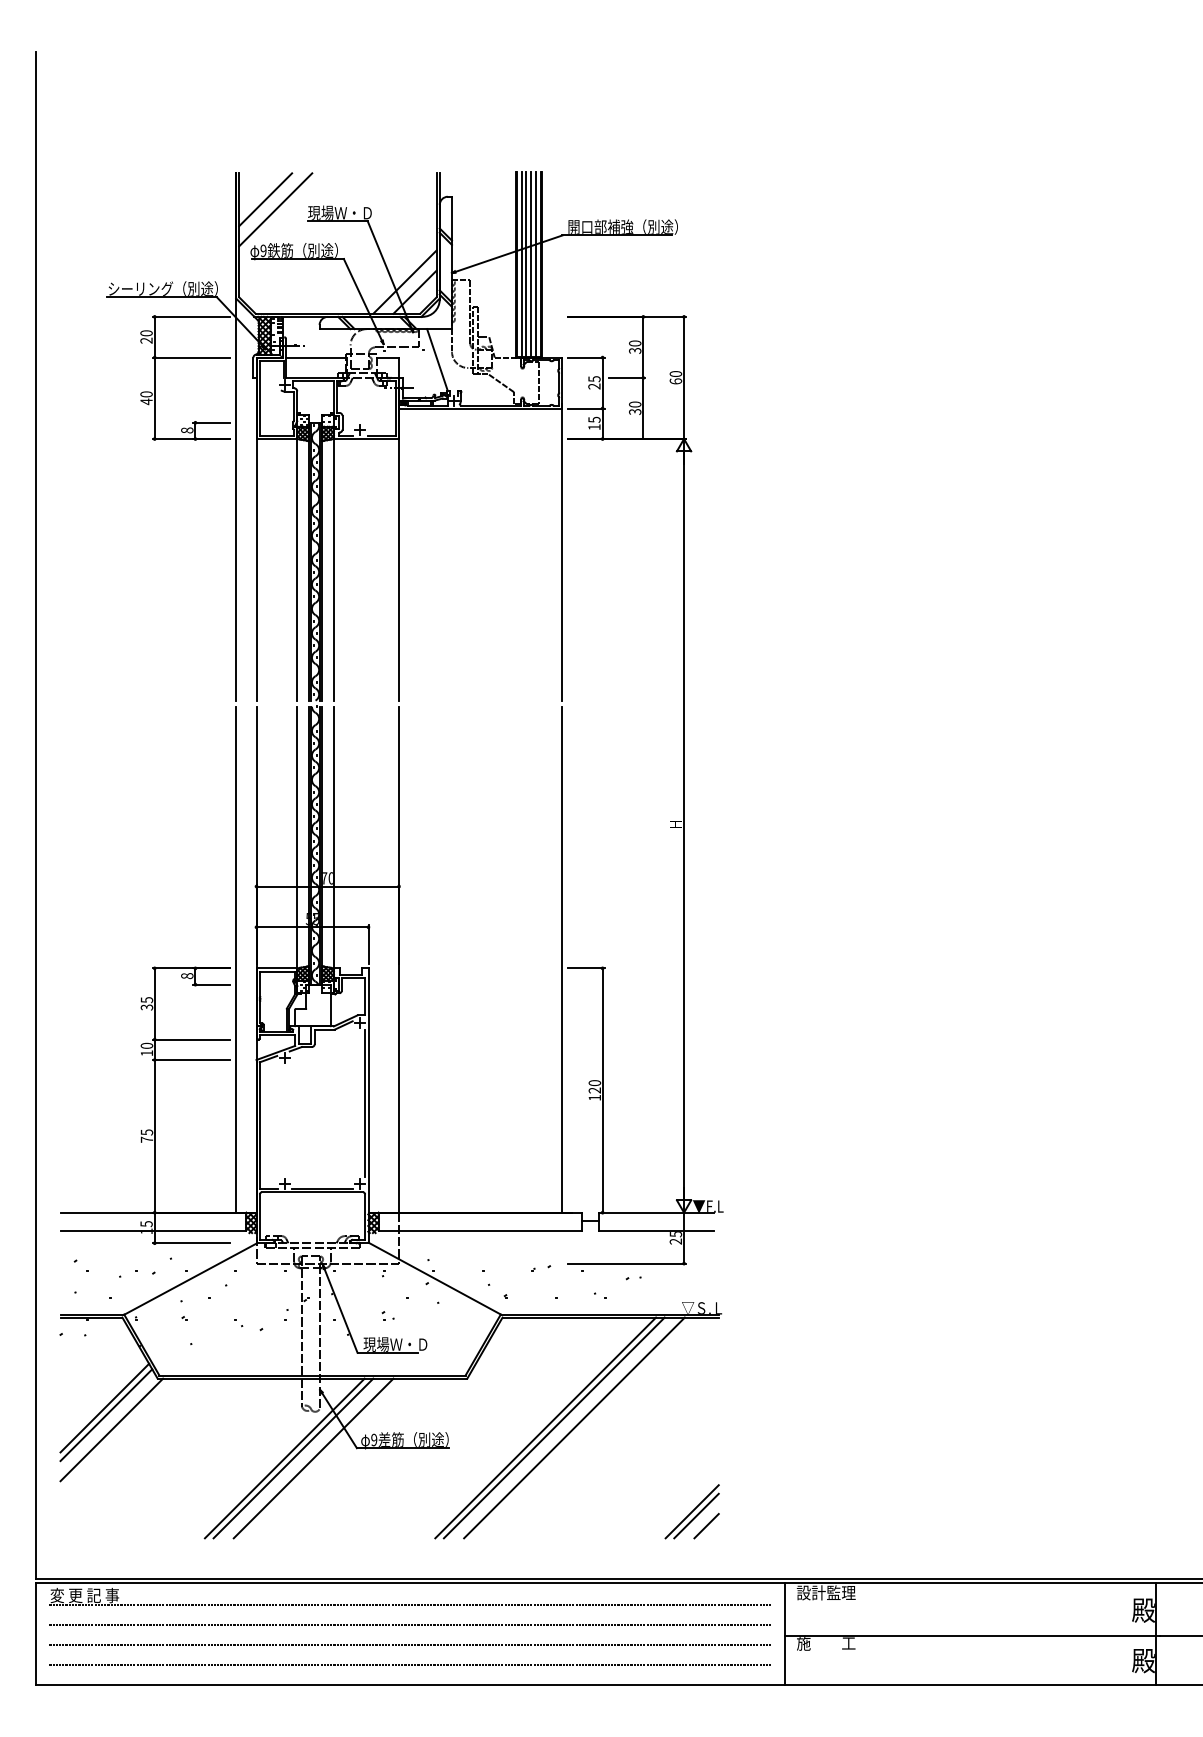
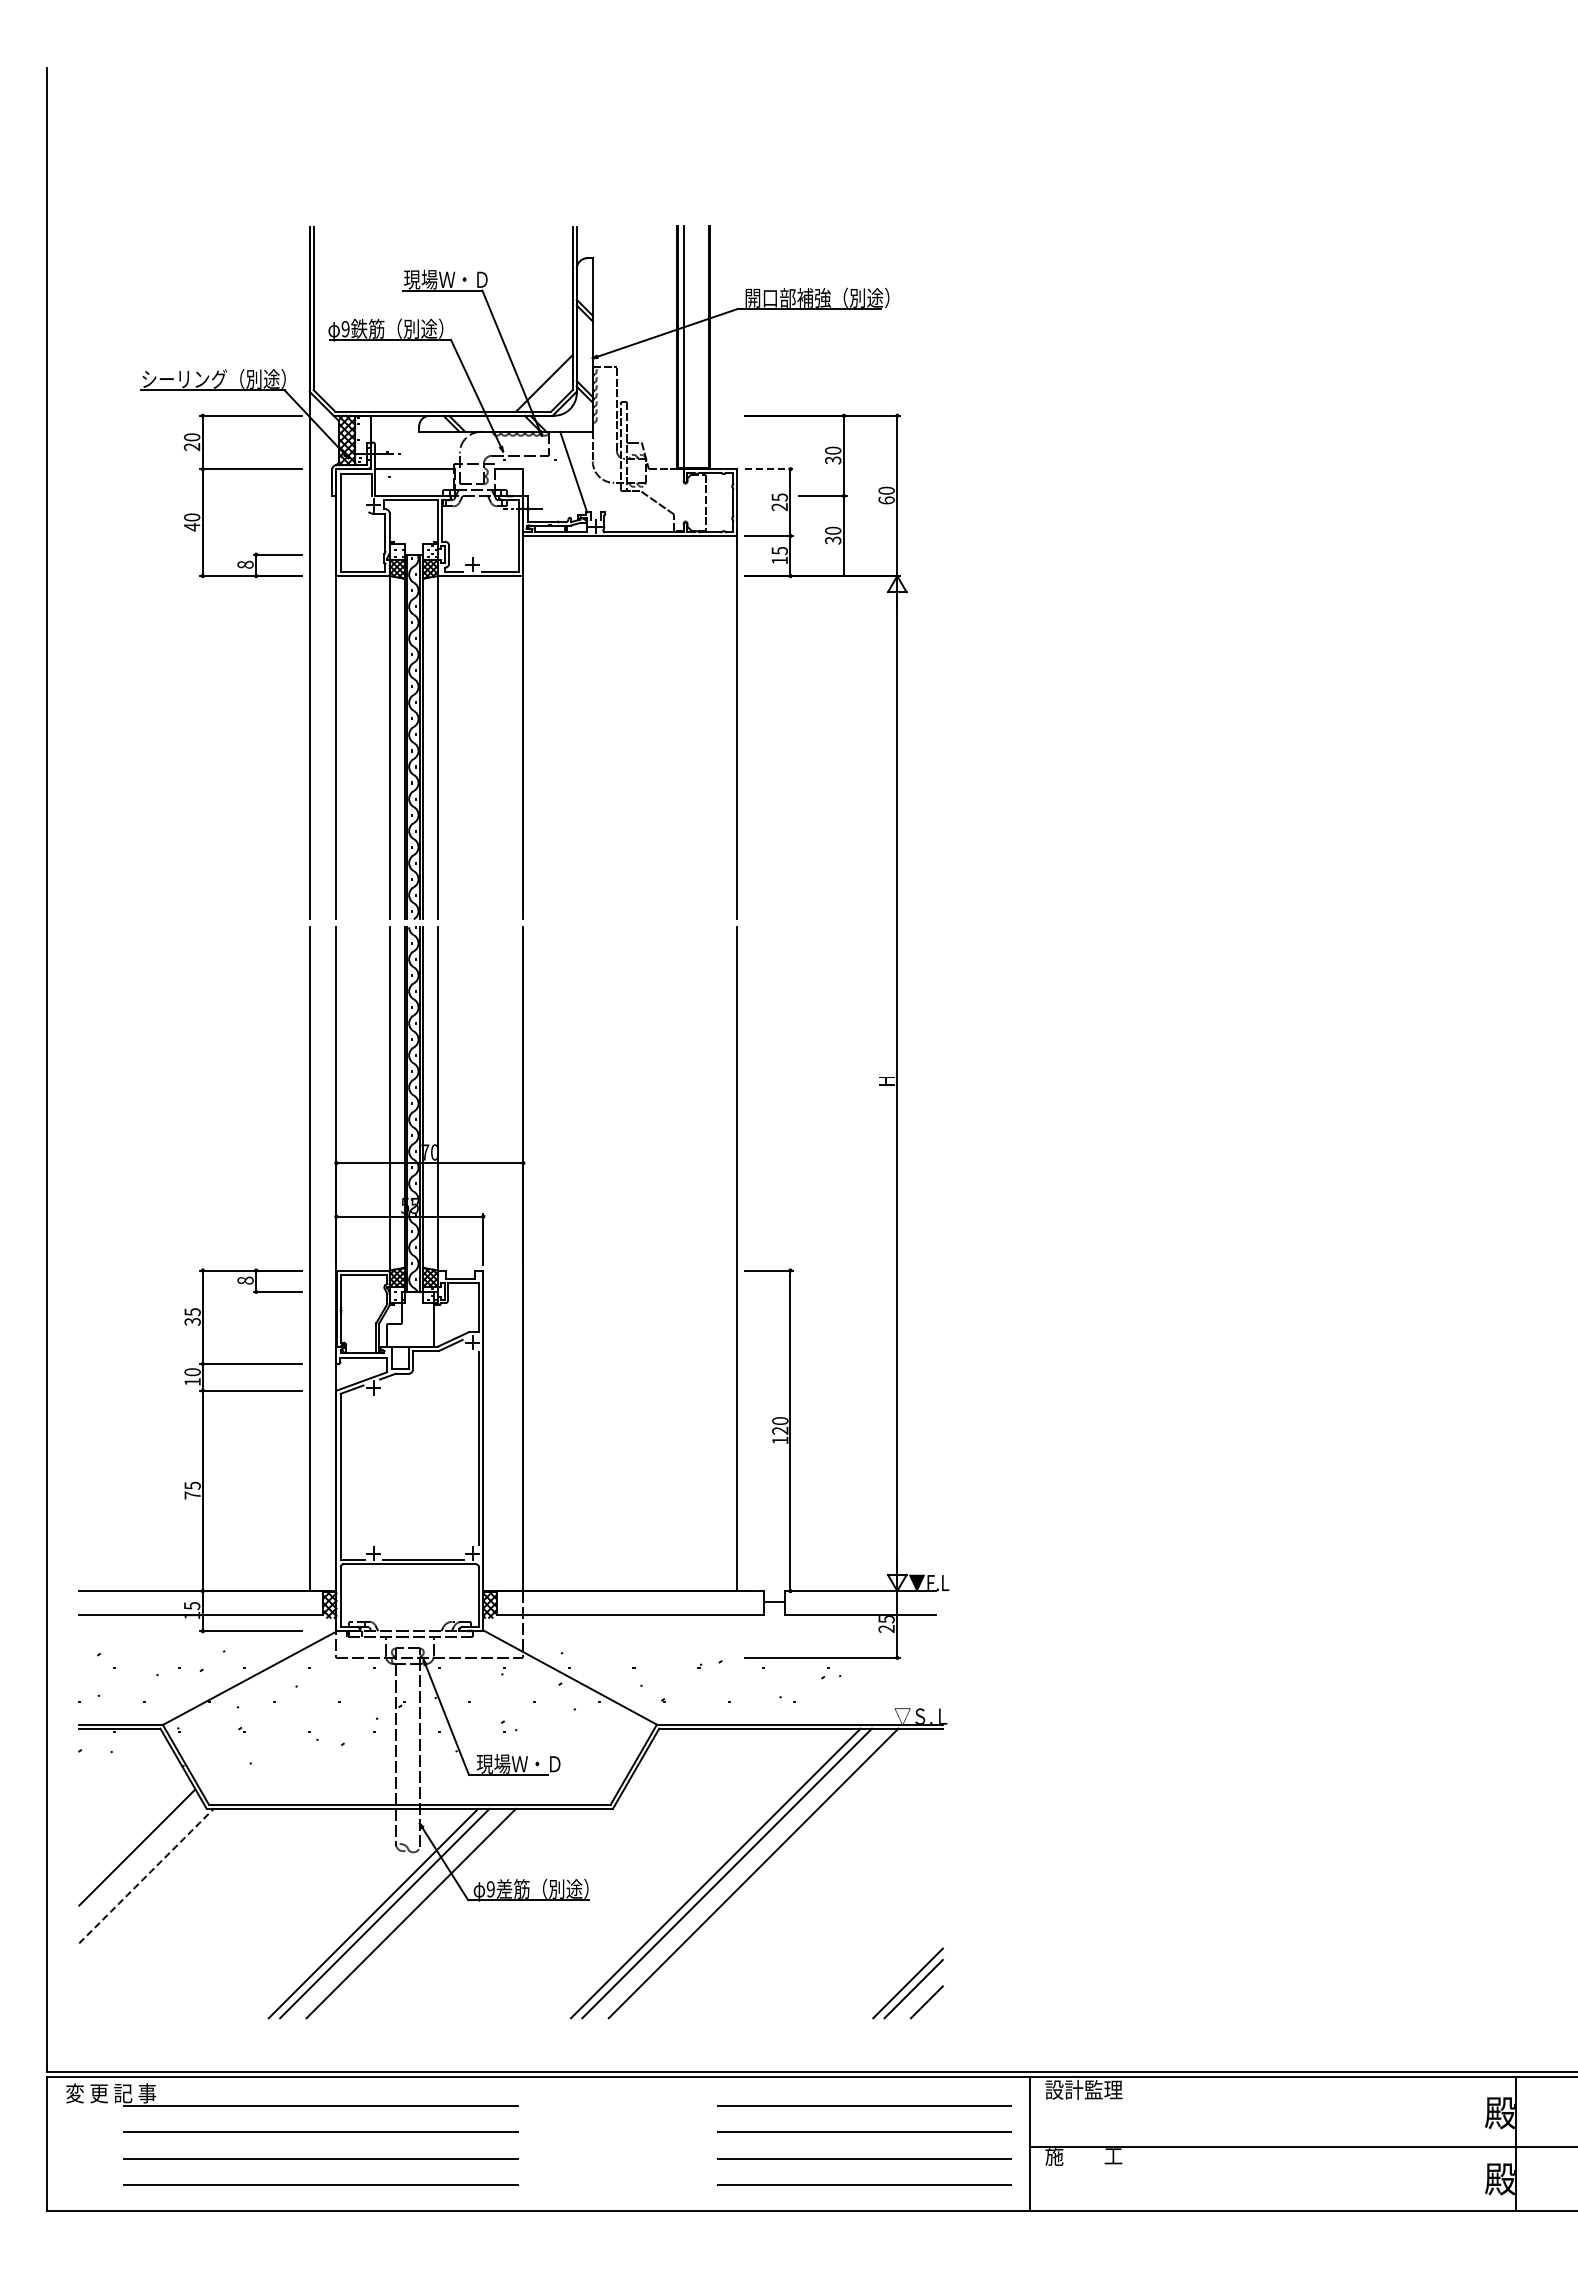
line: (265, 199) -> (348, 261), removed
line: (275, 209) -> (361, 275), removed
line: (526, 264) -> (690, 346), removed
line: (530, 264) -> (696, 346), removed
line: (535, 264) -> (702, 346), removed
line: (404, 281) -> (530, 369), removed
line: (586, 357) -> (769, 469), solid -> dashed
line: (106, 1414) -> (139, 1856), removed
line: (111, 1429) -> (146, 1875), solid -> dashed

